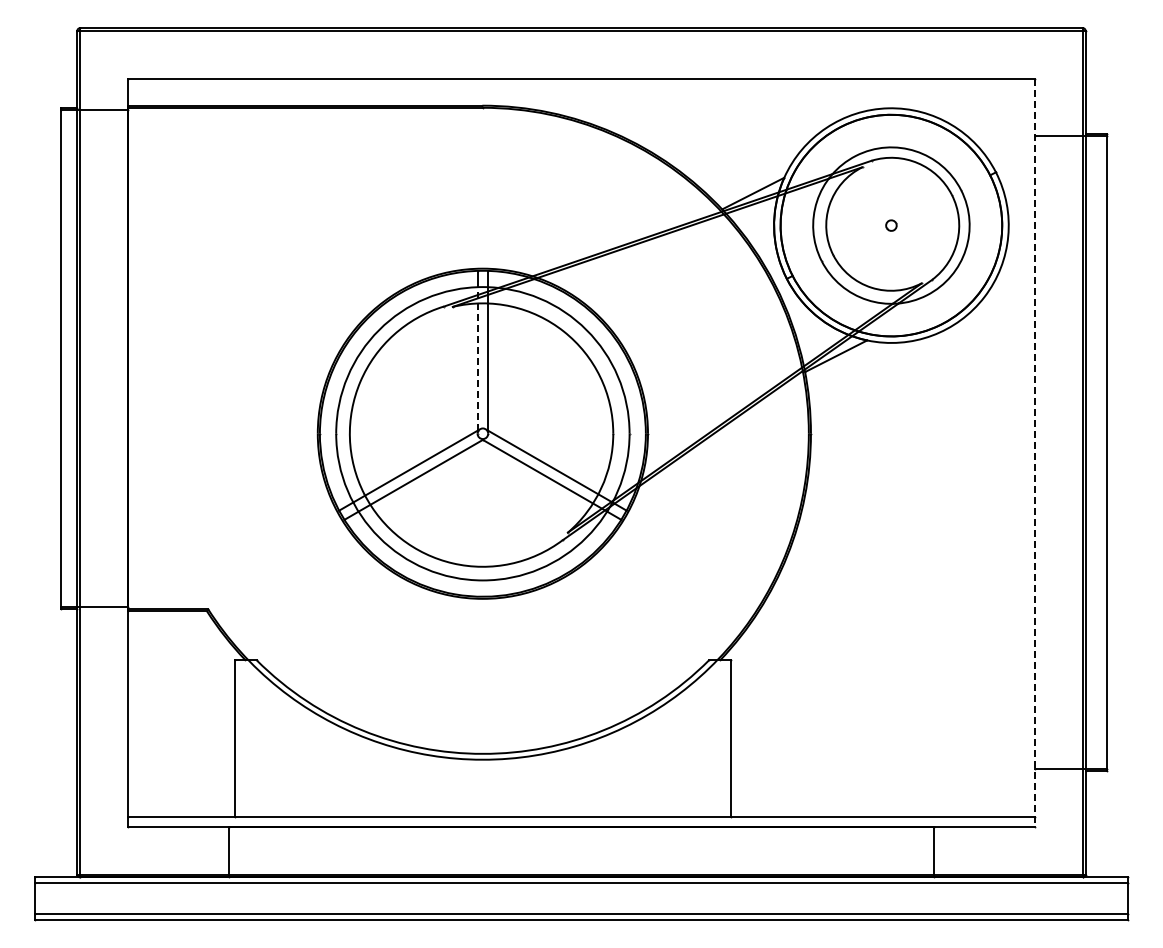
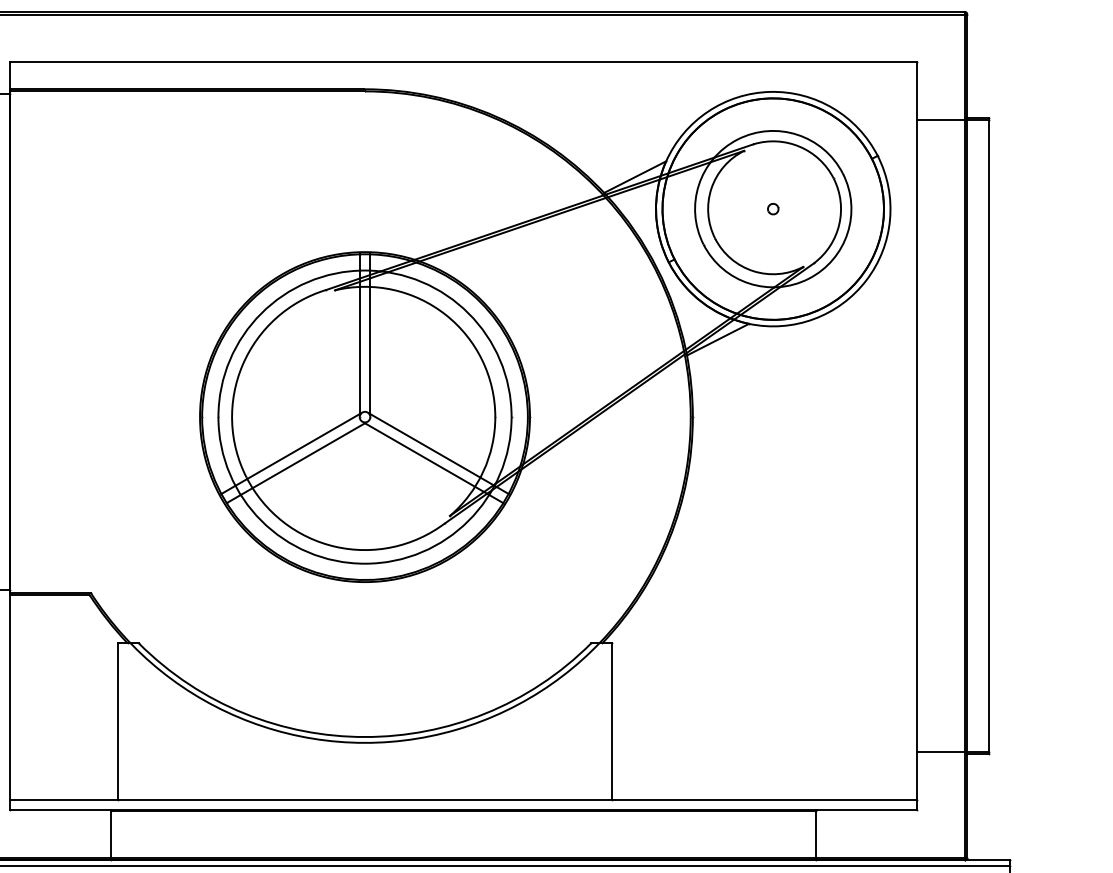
line: (477, 358) -> (359, 341), dashed -> solid
line: (1035, 453) -> (917, 436), dashed -> solid

